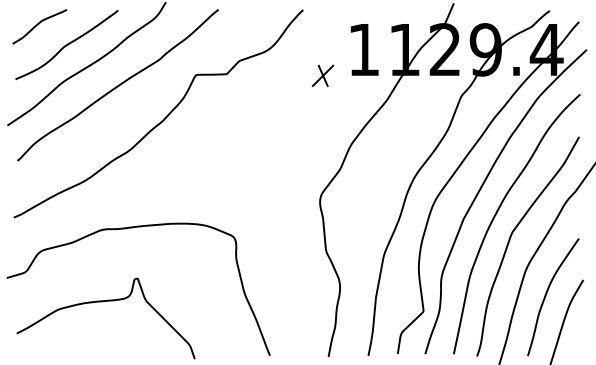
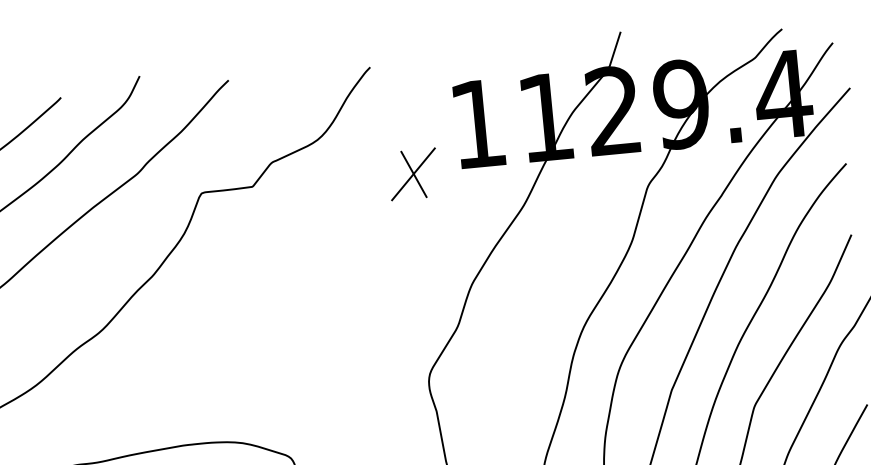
part: (323, 75) -> (414, 173), size x1.4

